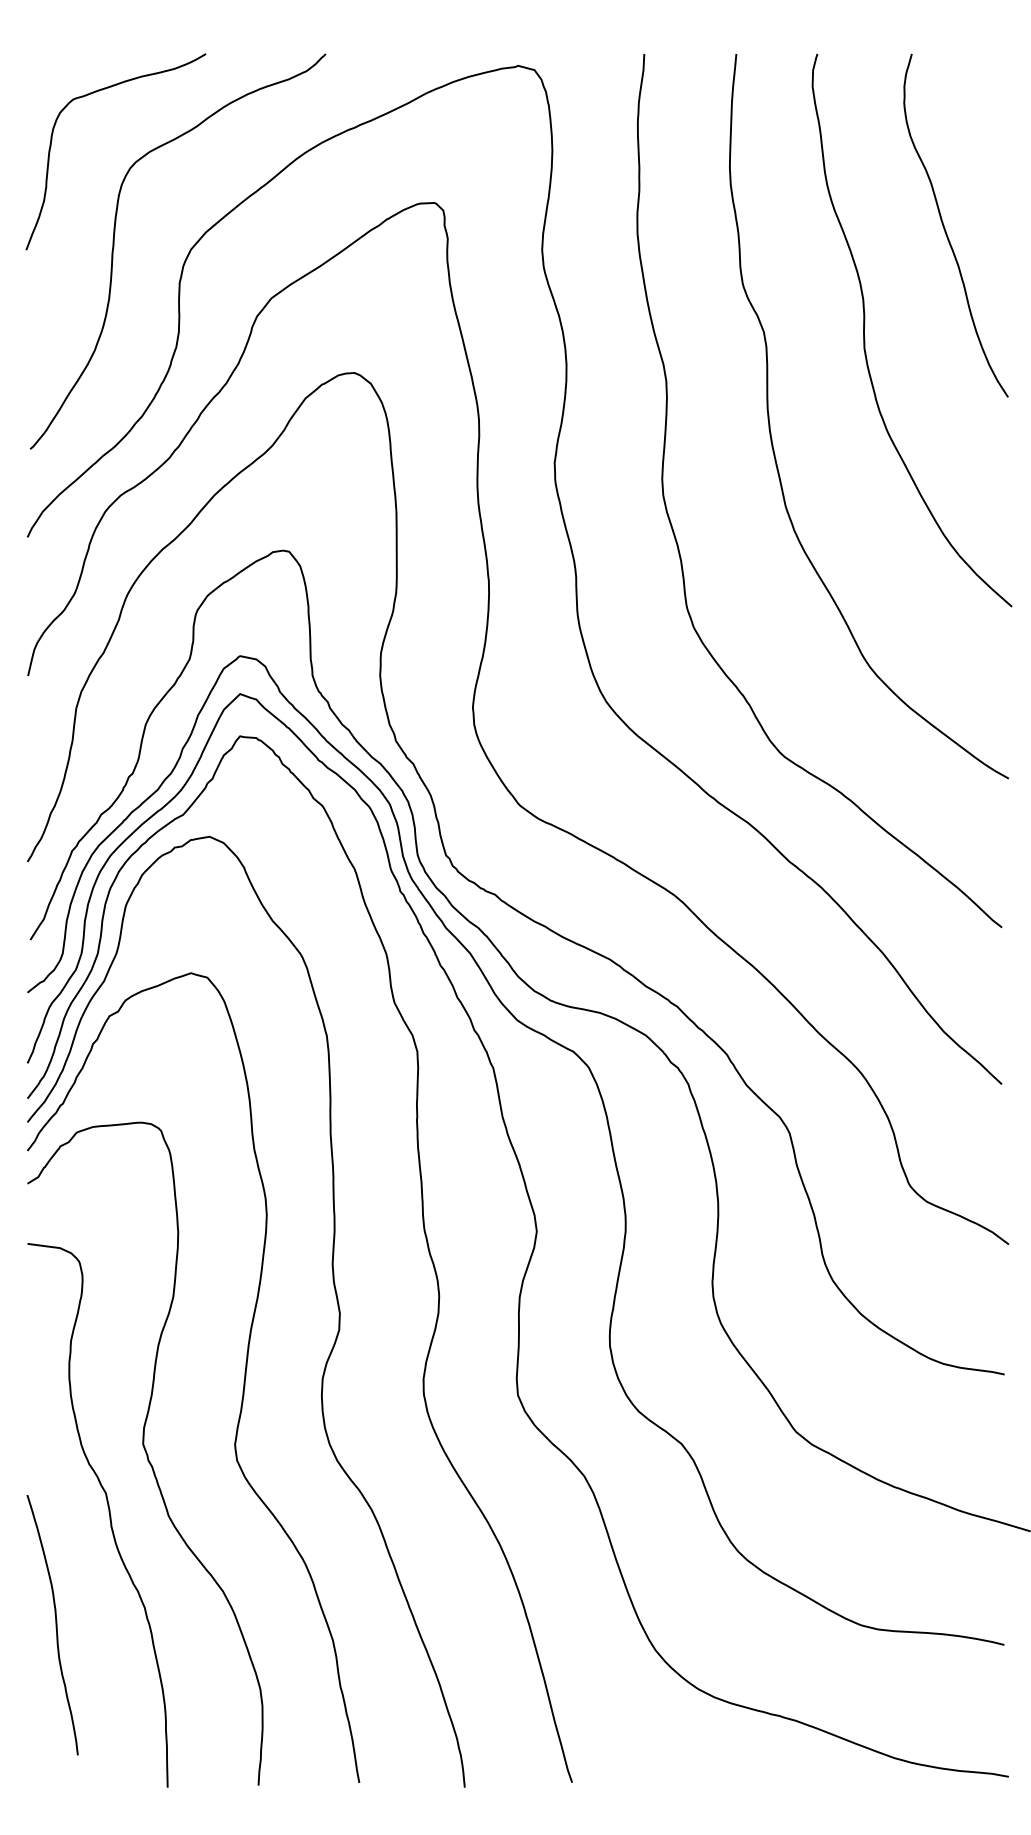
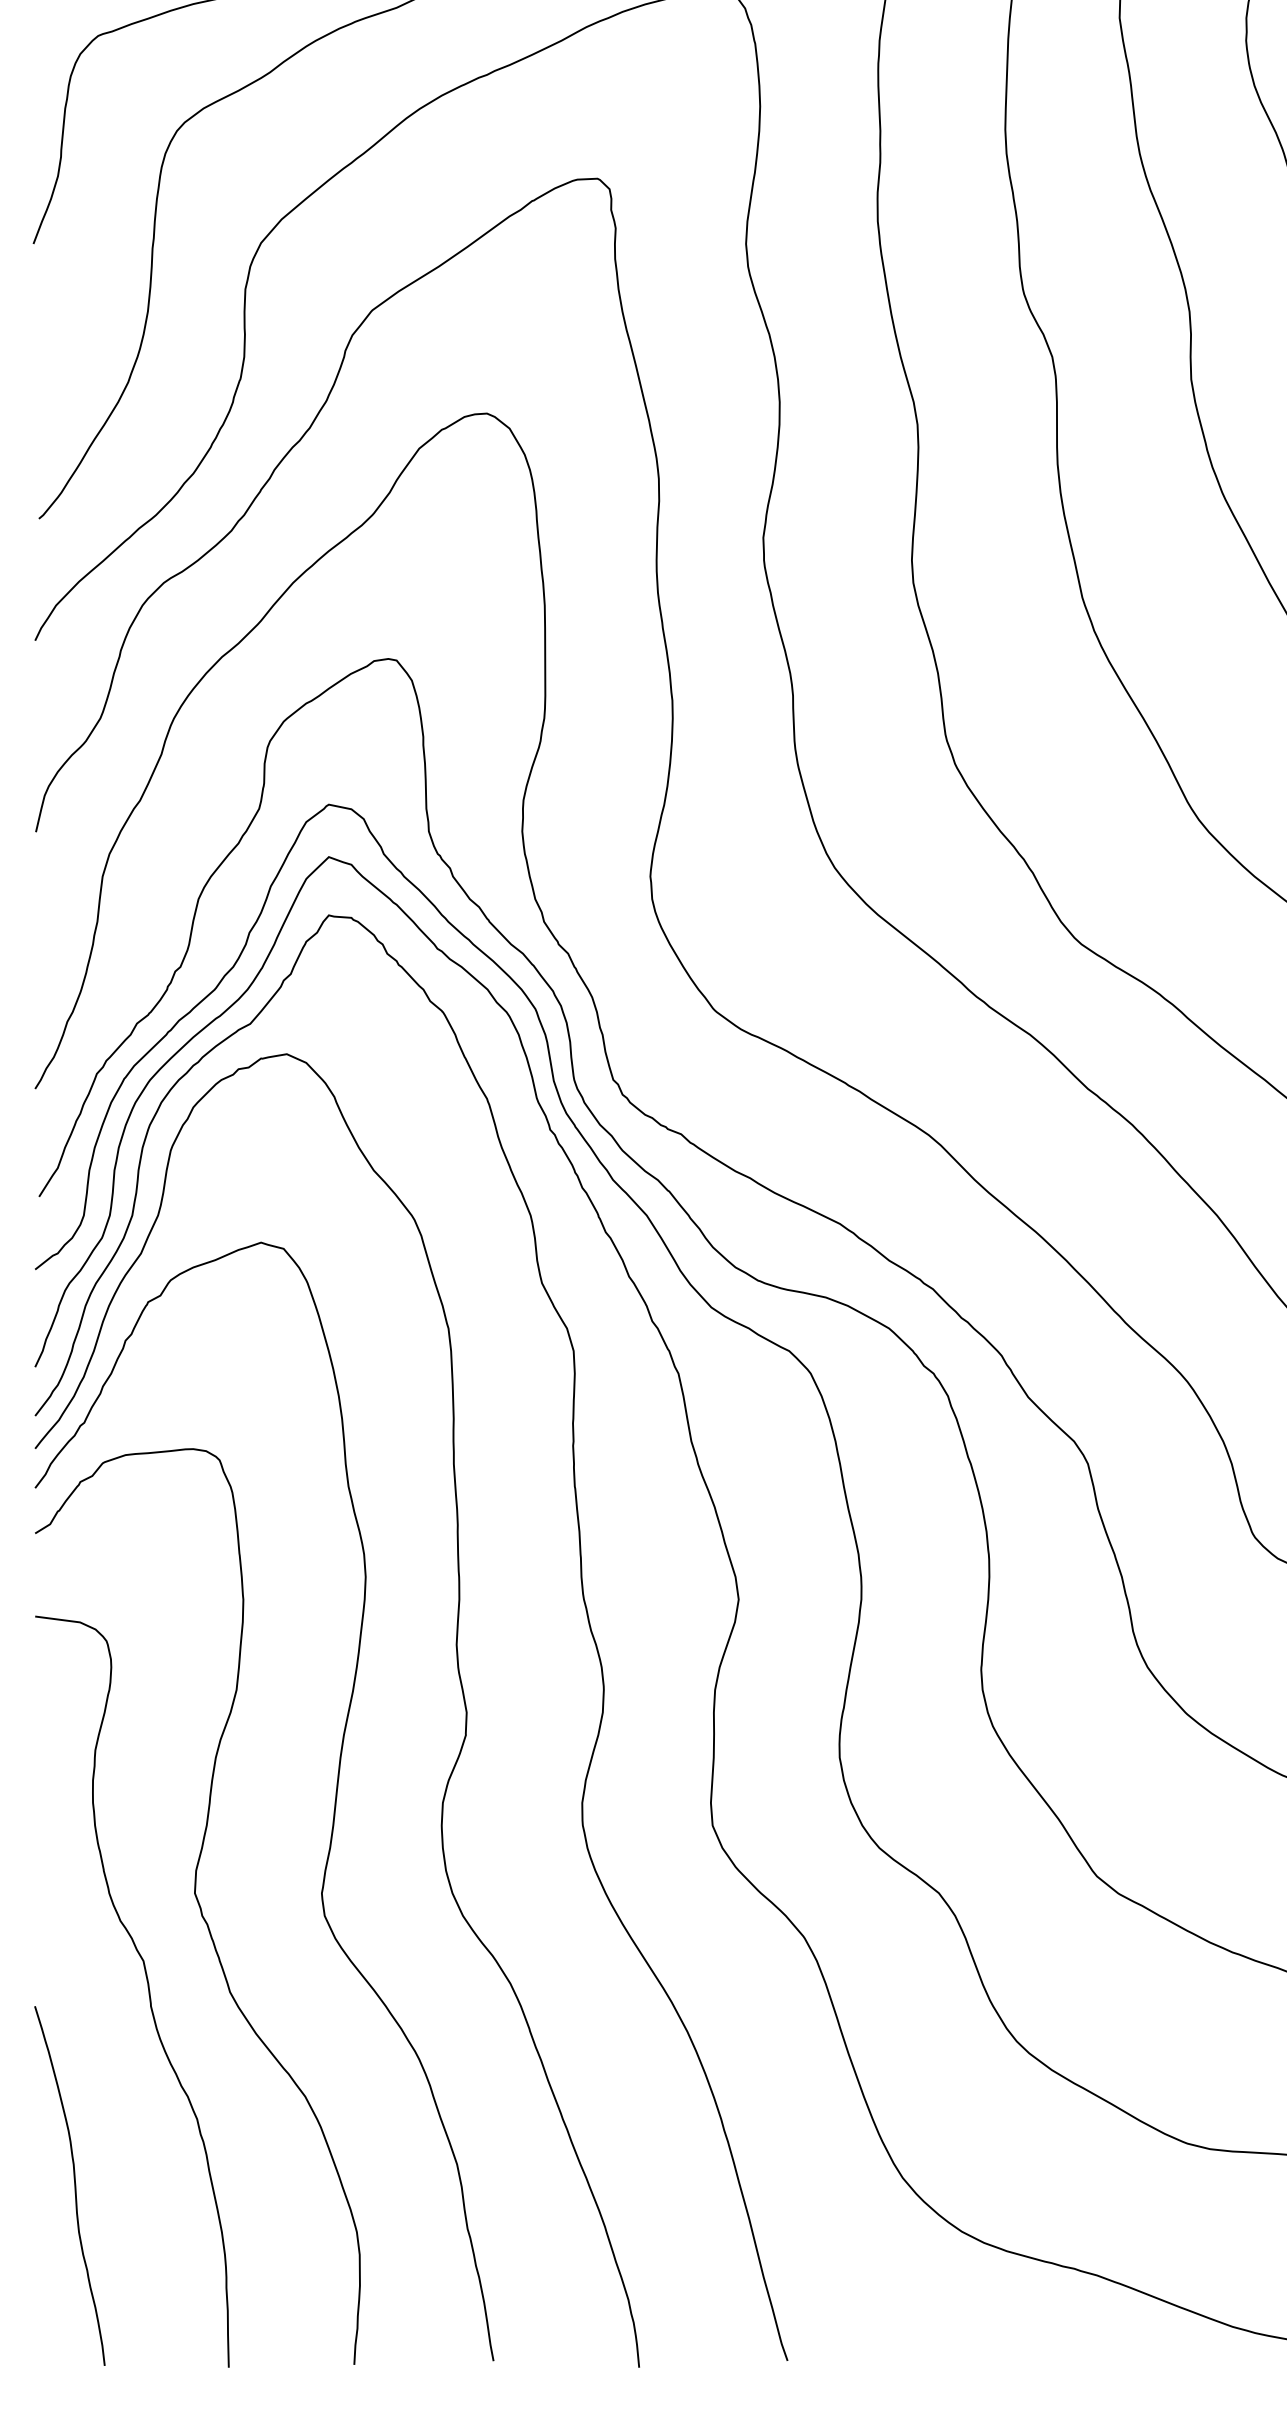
curve: (55, 1625) -> (73, 2186), moved

